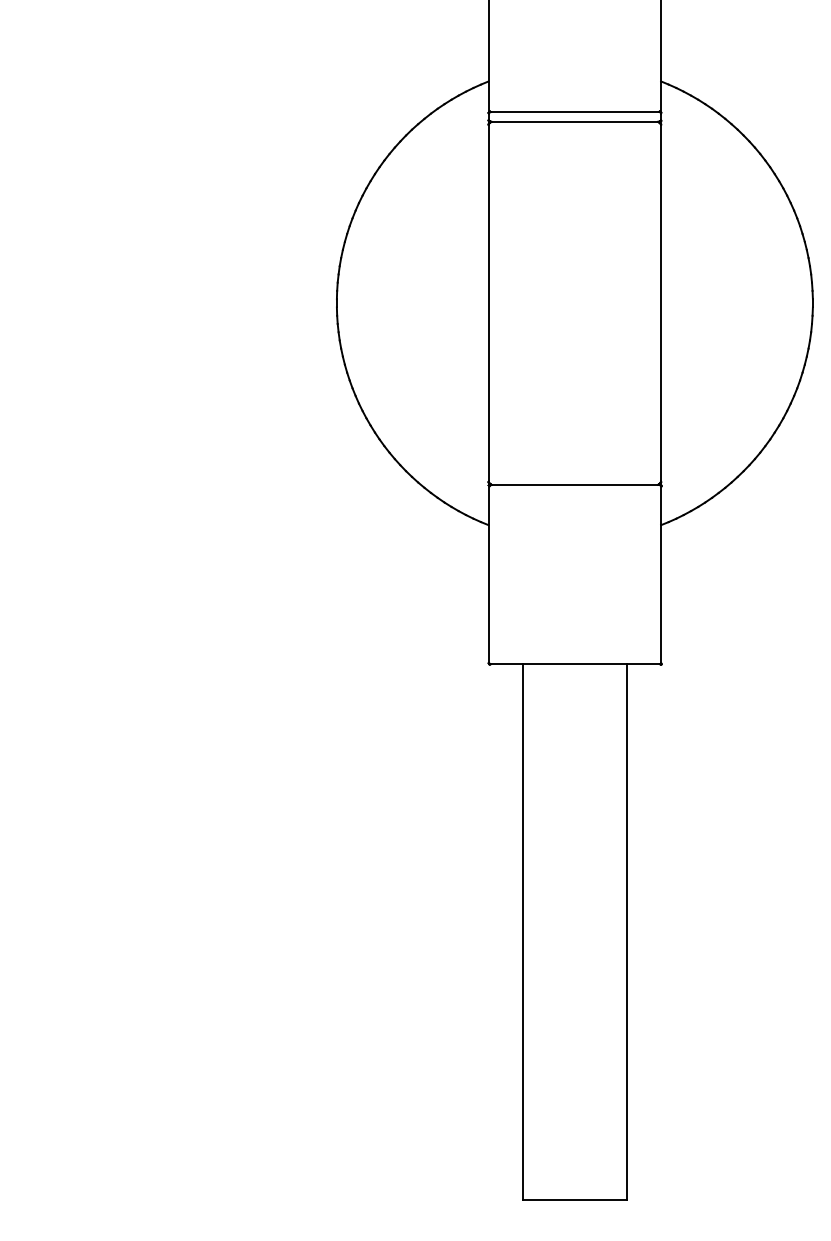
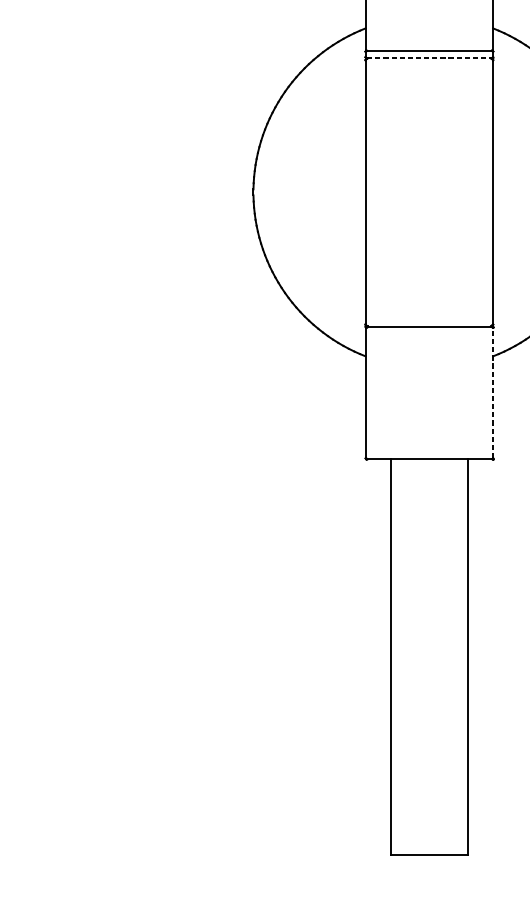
line: (575, 121) -> (429, 57), solid -> dashed
line: (661, 574) -> (493, 392), solid -> dashed

